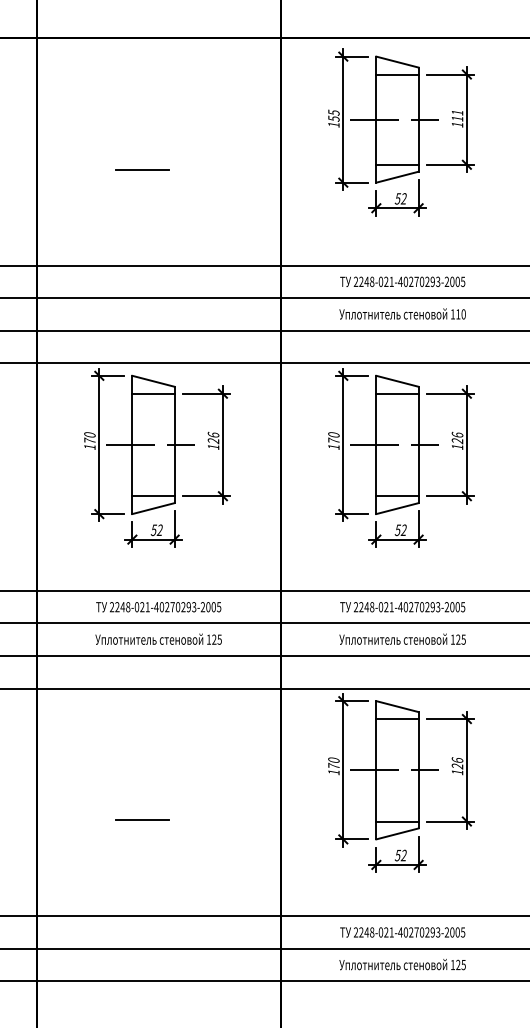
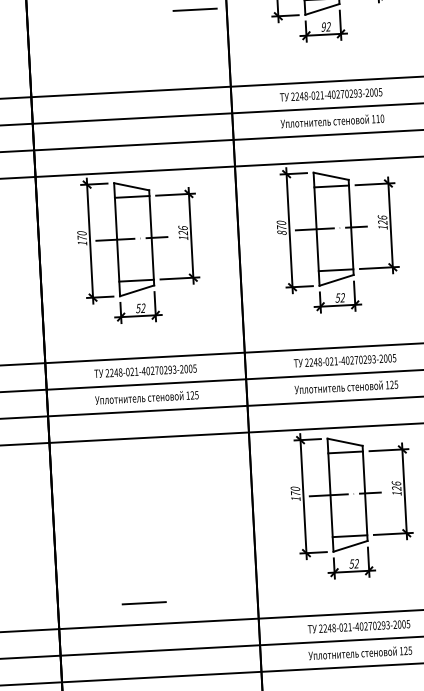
line: (142, 169) -> (195, 9), moved
text: (397, 198) -> (323, 26), 52 -> 92
text: (333, 446) -> (281, 232), 170 -> 870
line: (142, 819) -> (144, 602), moved

